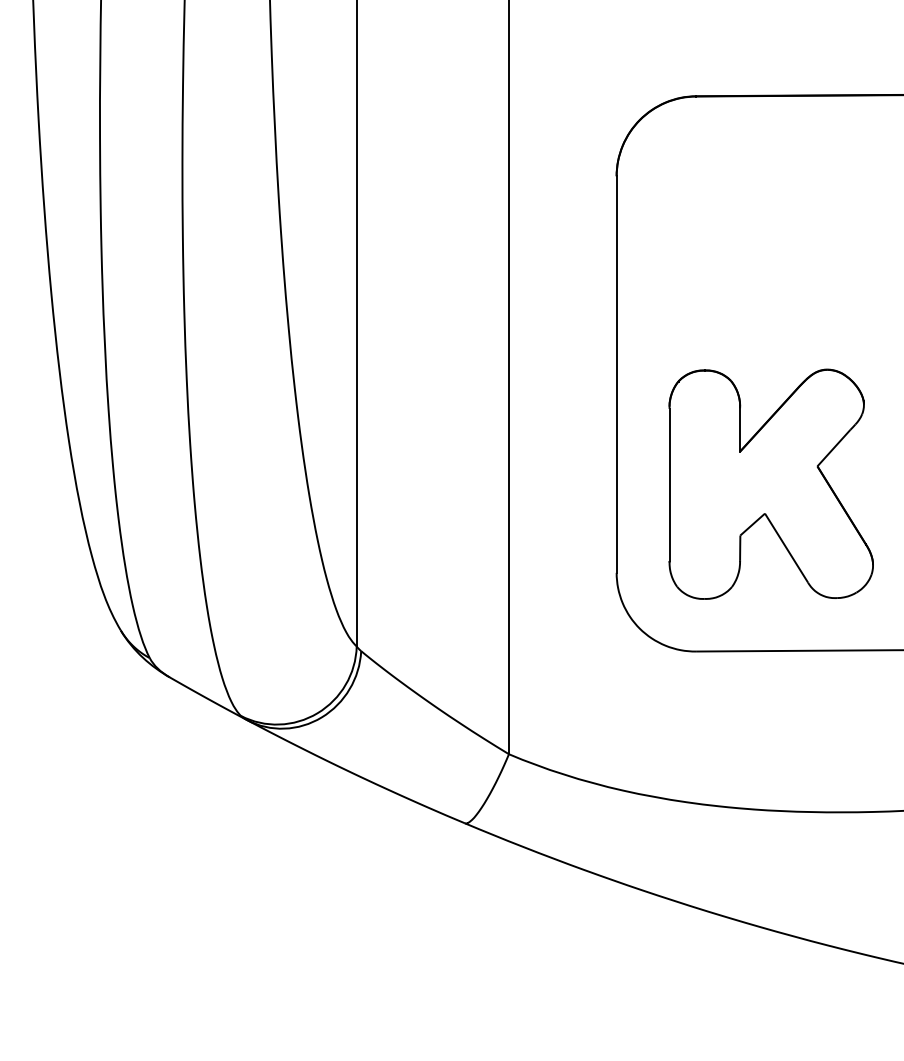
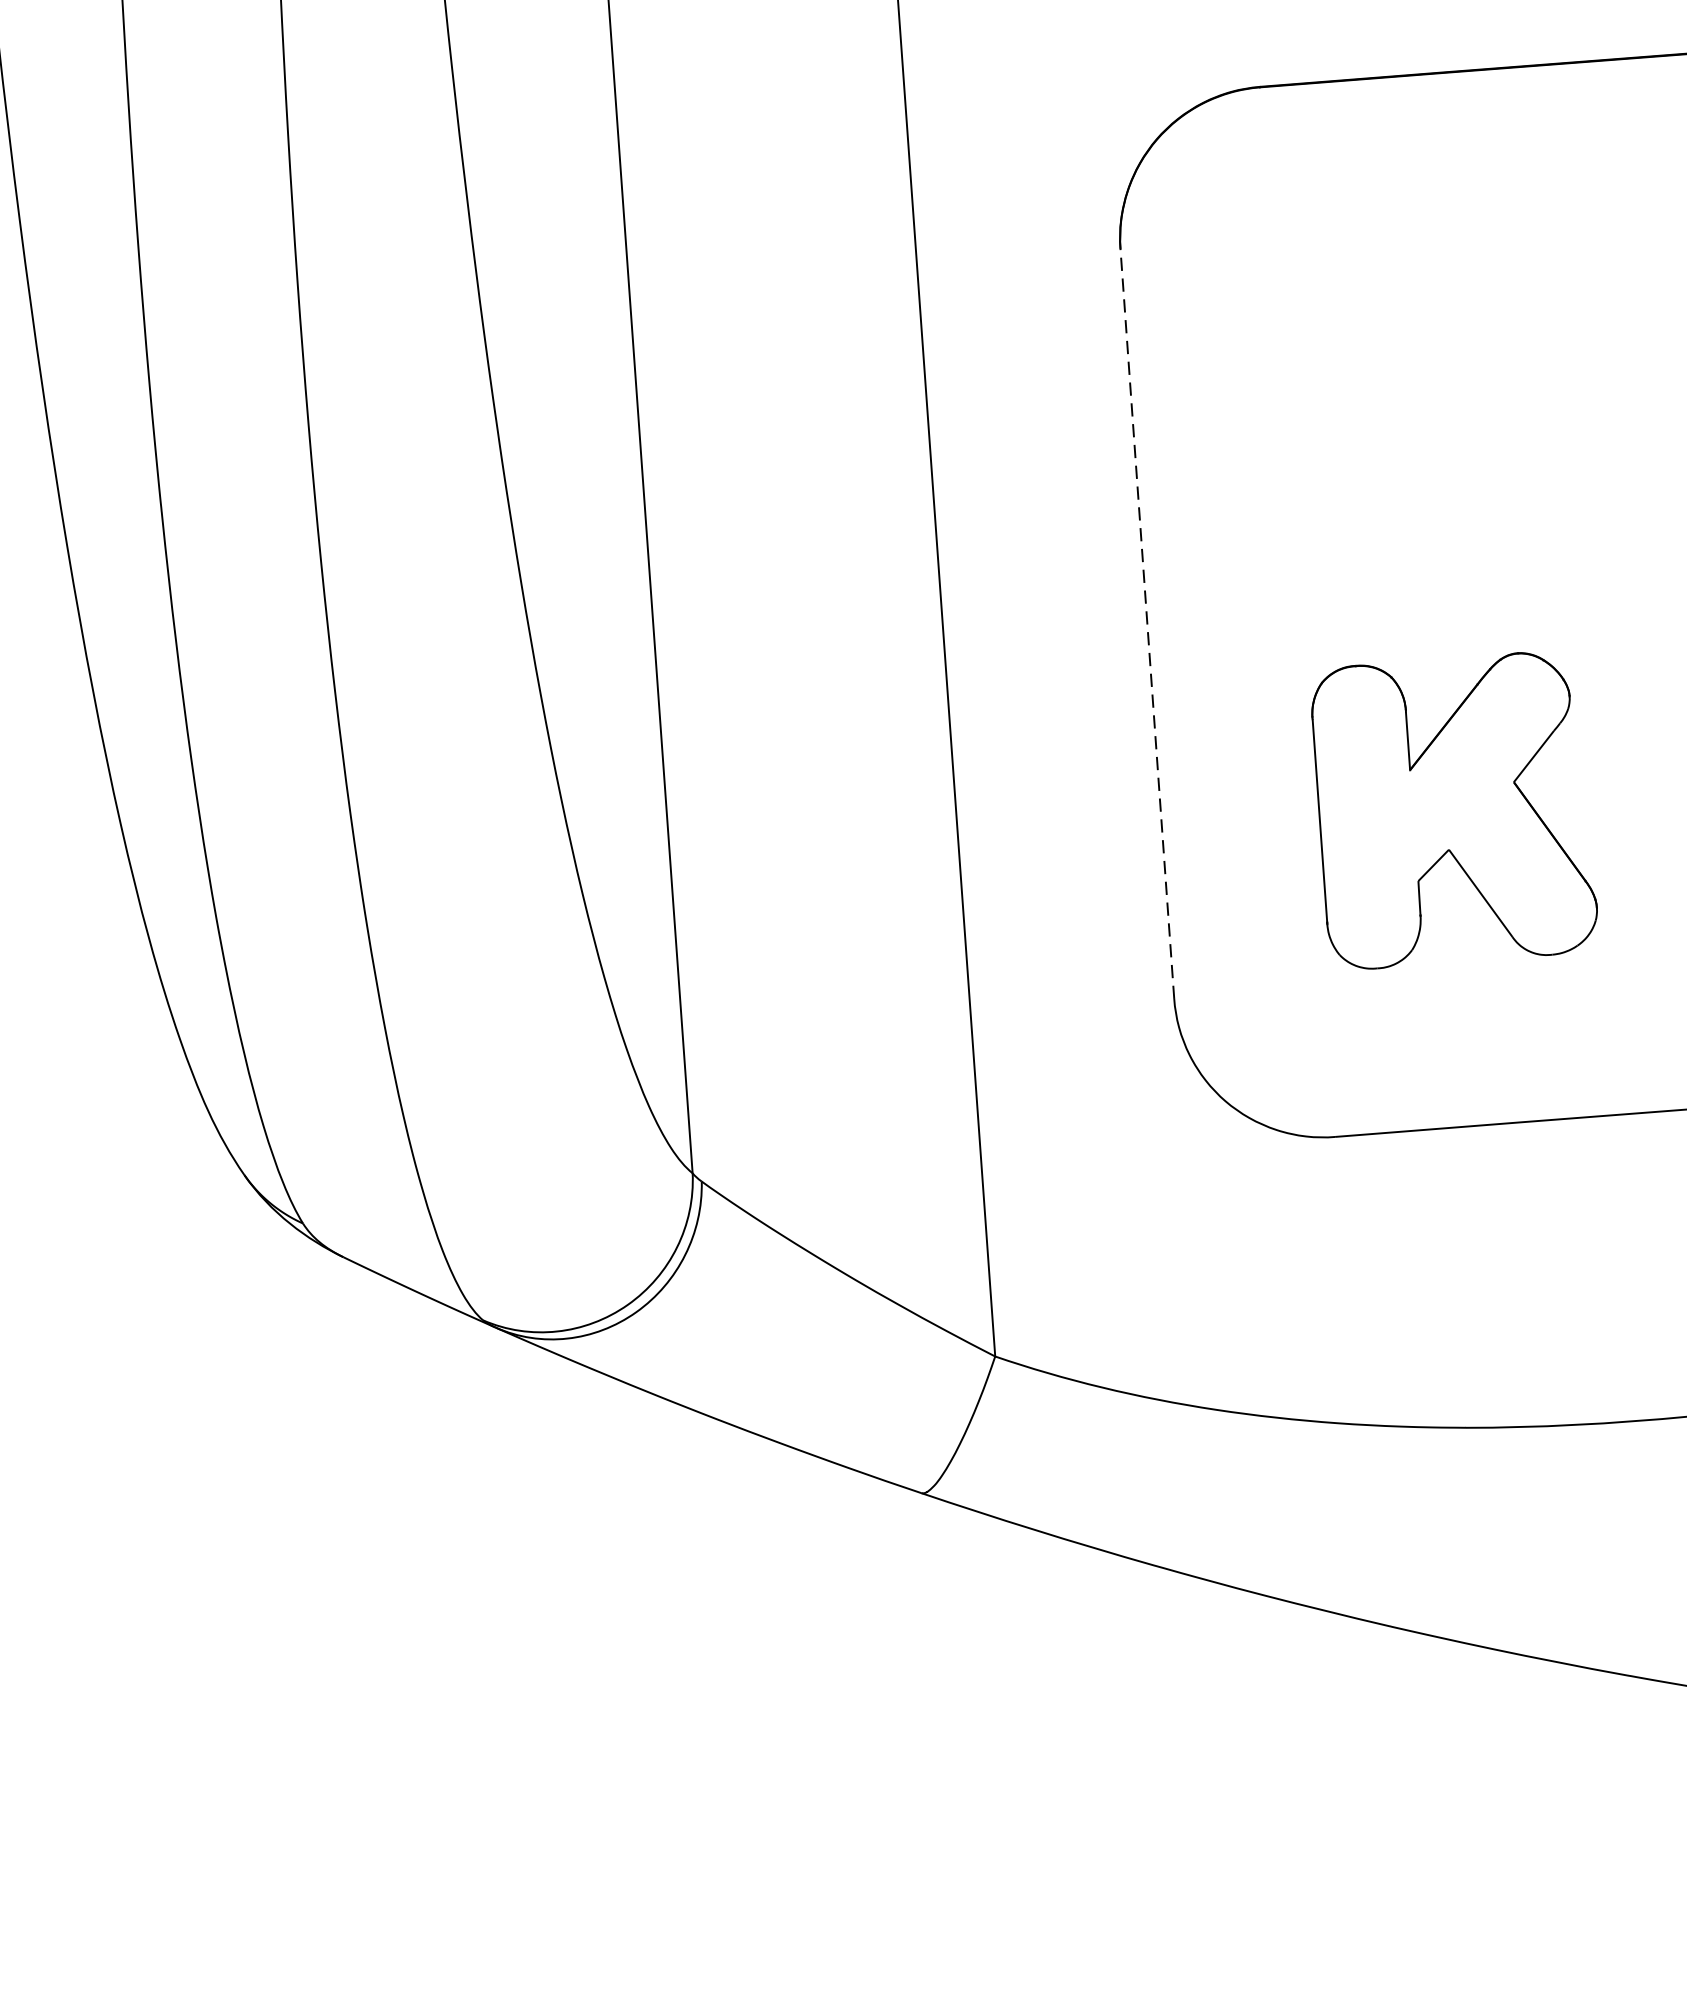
line: (616, 374) -> (1147, 623), solid -> dashed
part: (770, 483) -> (1453, 809), size x0.7

